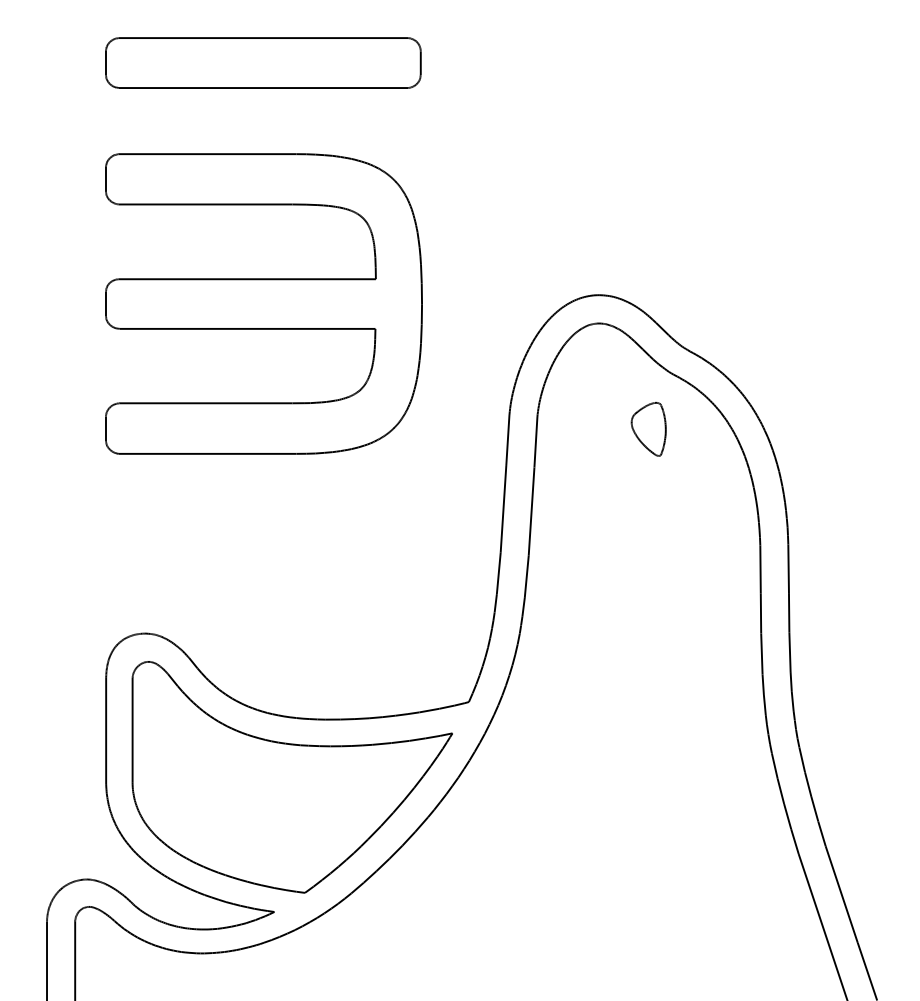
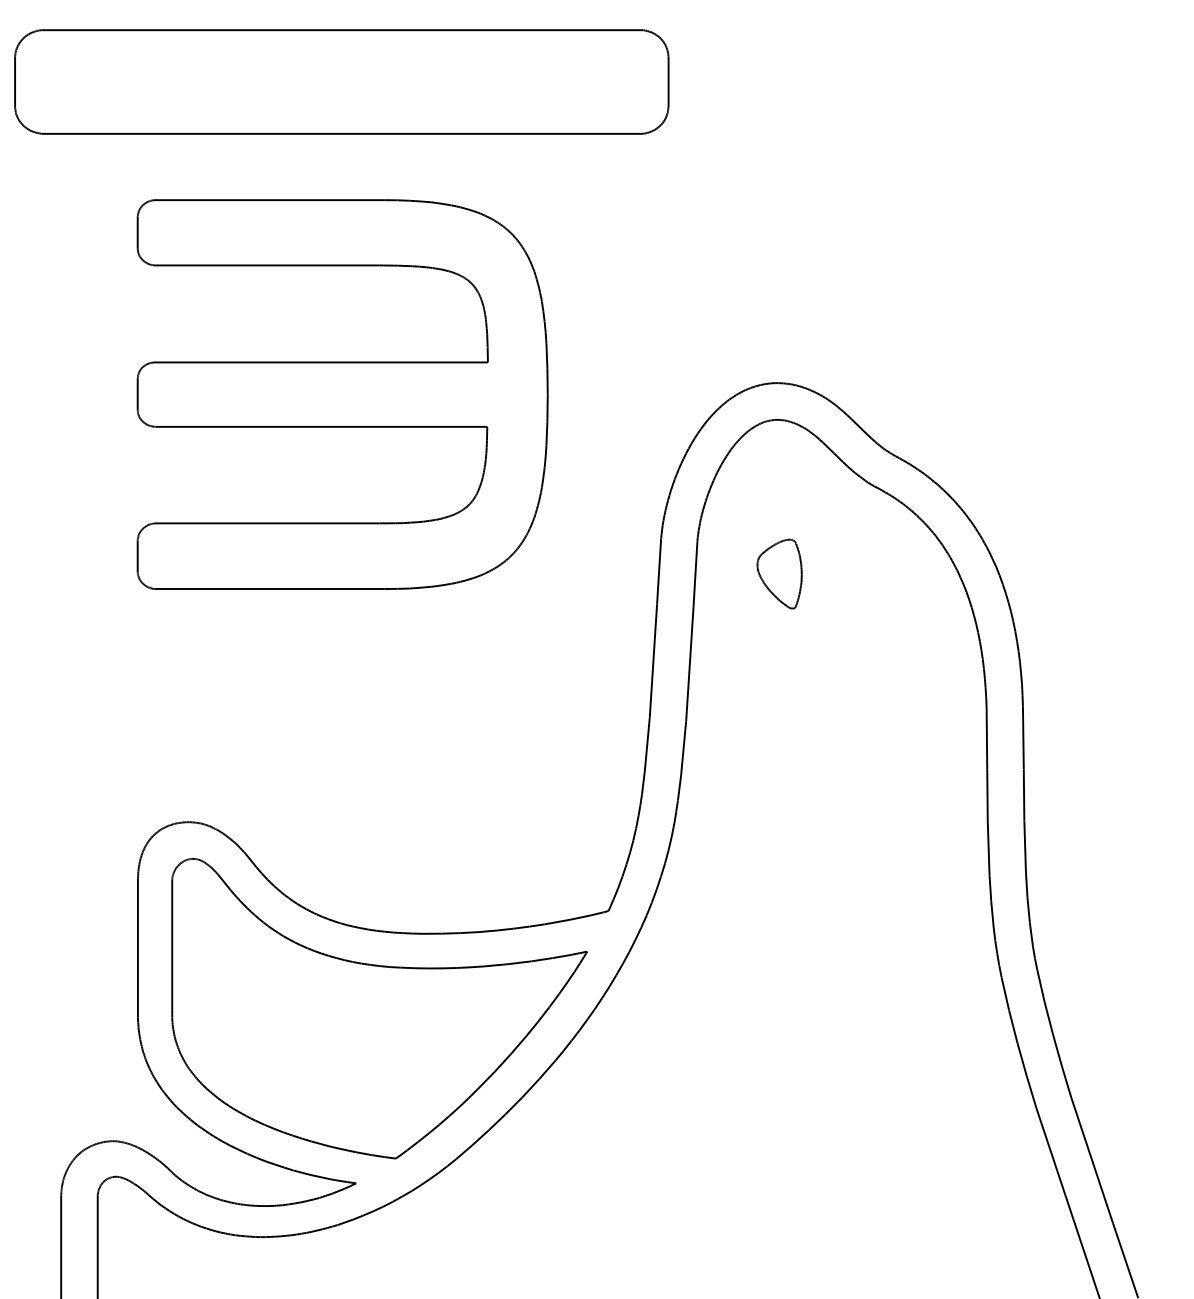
part: (263, 62) -> (342, 81), size x1.6
part: (648, 429) -> (779, 574), moved

